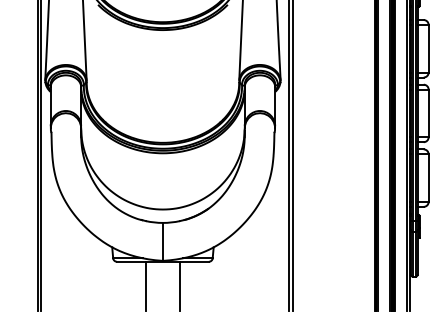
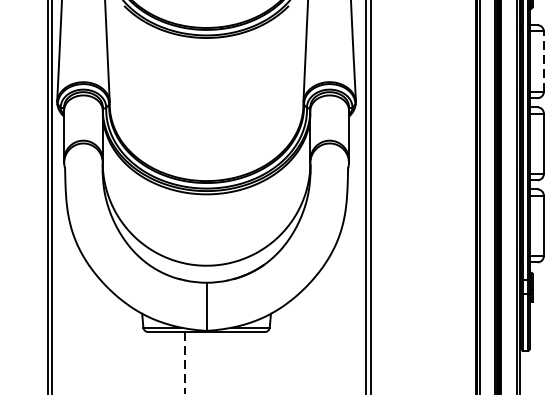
line: (428, 48) -> (543, 61), solid -> dashed
line: (180, 285) -> (228, 362), removed
line: (145, 286) -> (184, 363), solid -> dashed

